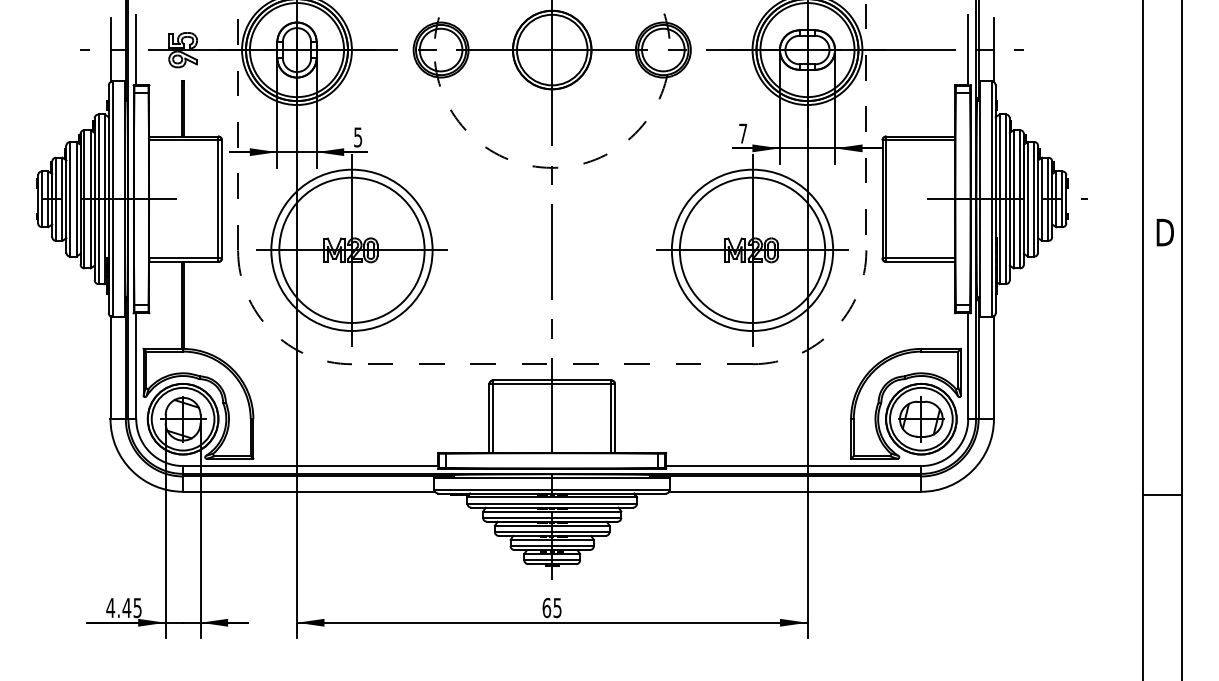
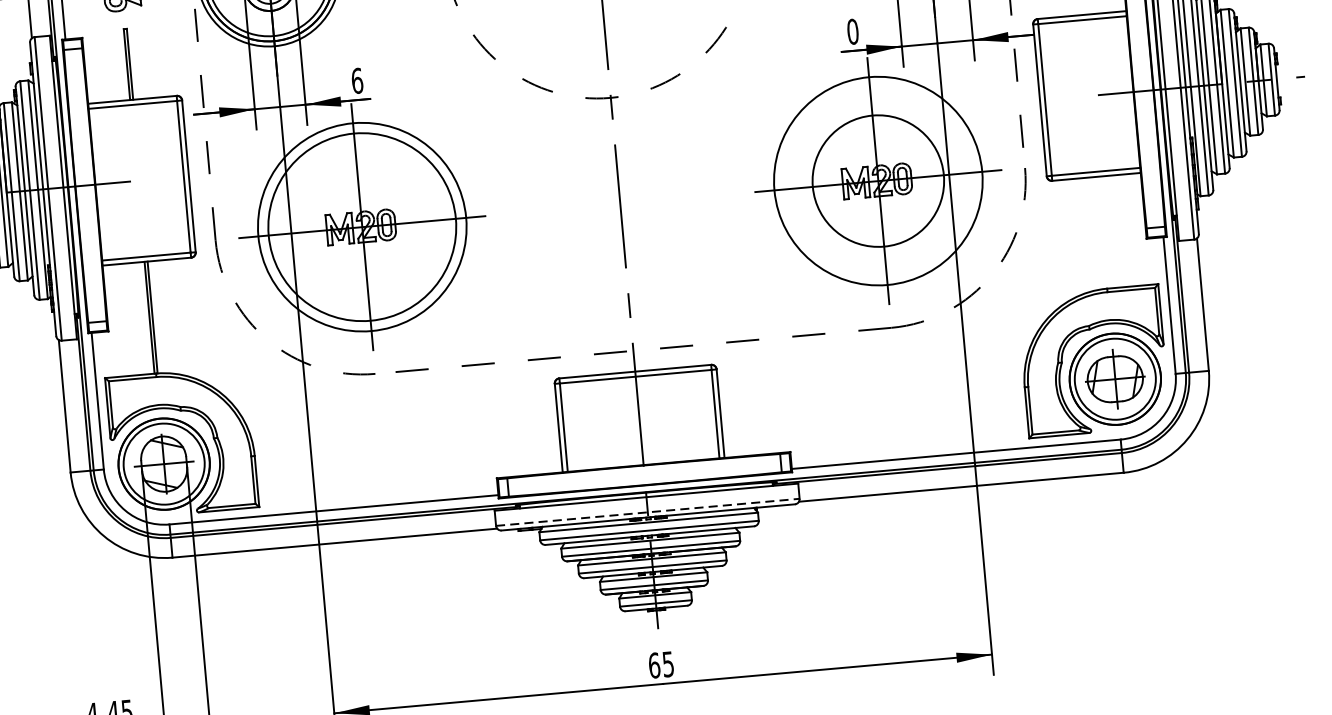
text: (743, 133) -> (853, 31), 7 -> 0
text: (358, 137) -> (357, 81), 5 -> 6
circle: (752, 250) -> (878, 181), size x0.7
line: (552, 489) -> (648, 512), solid -> dashed

